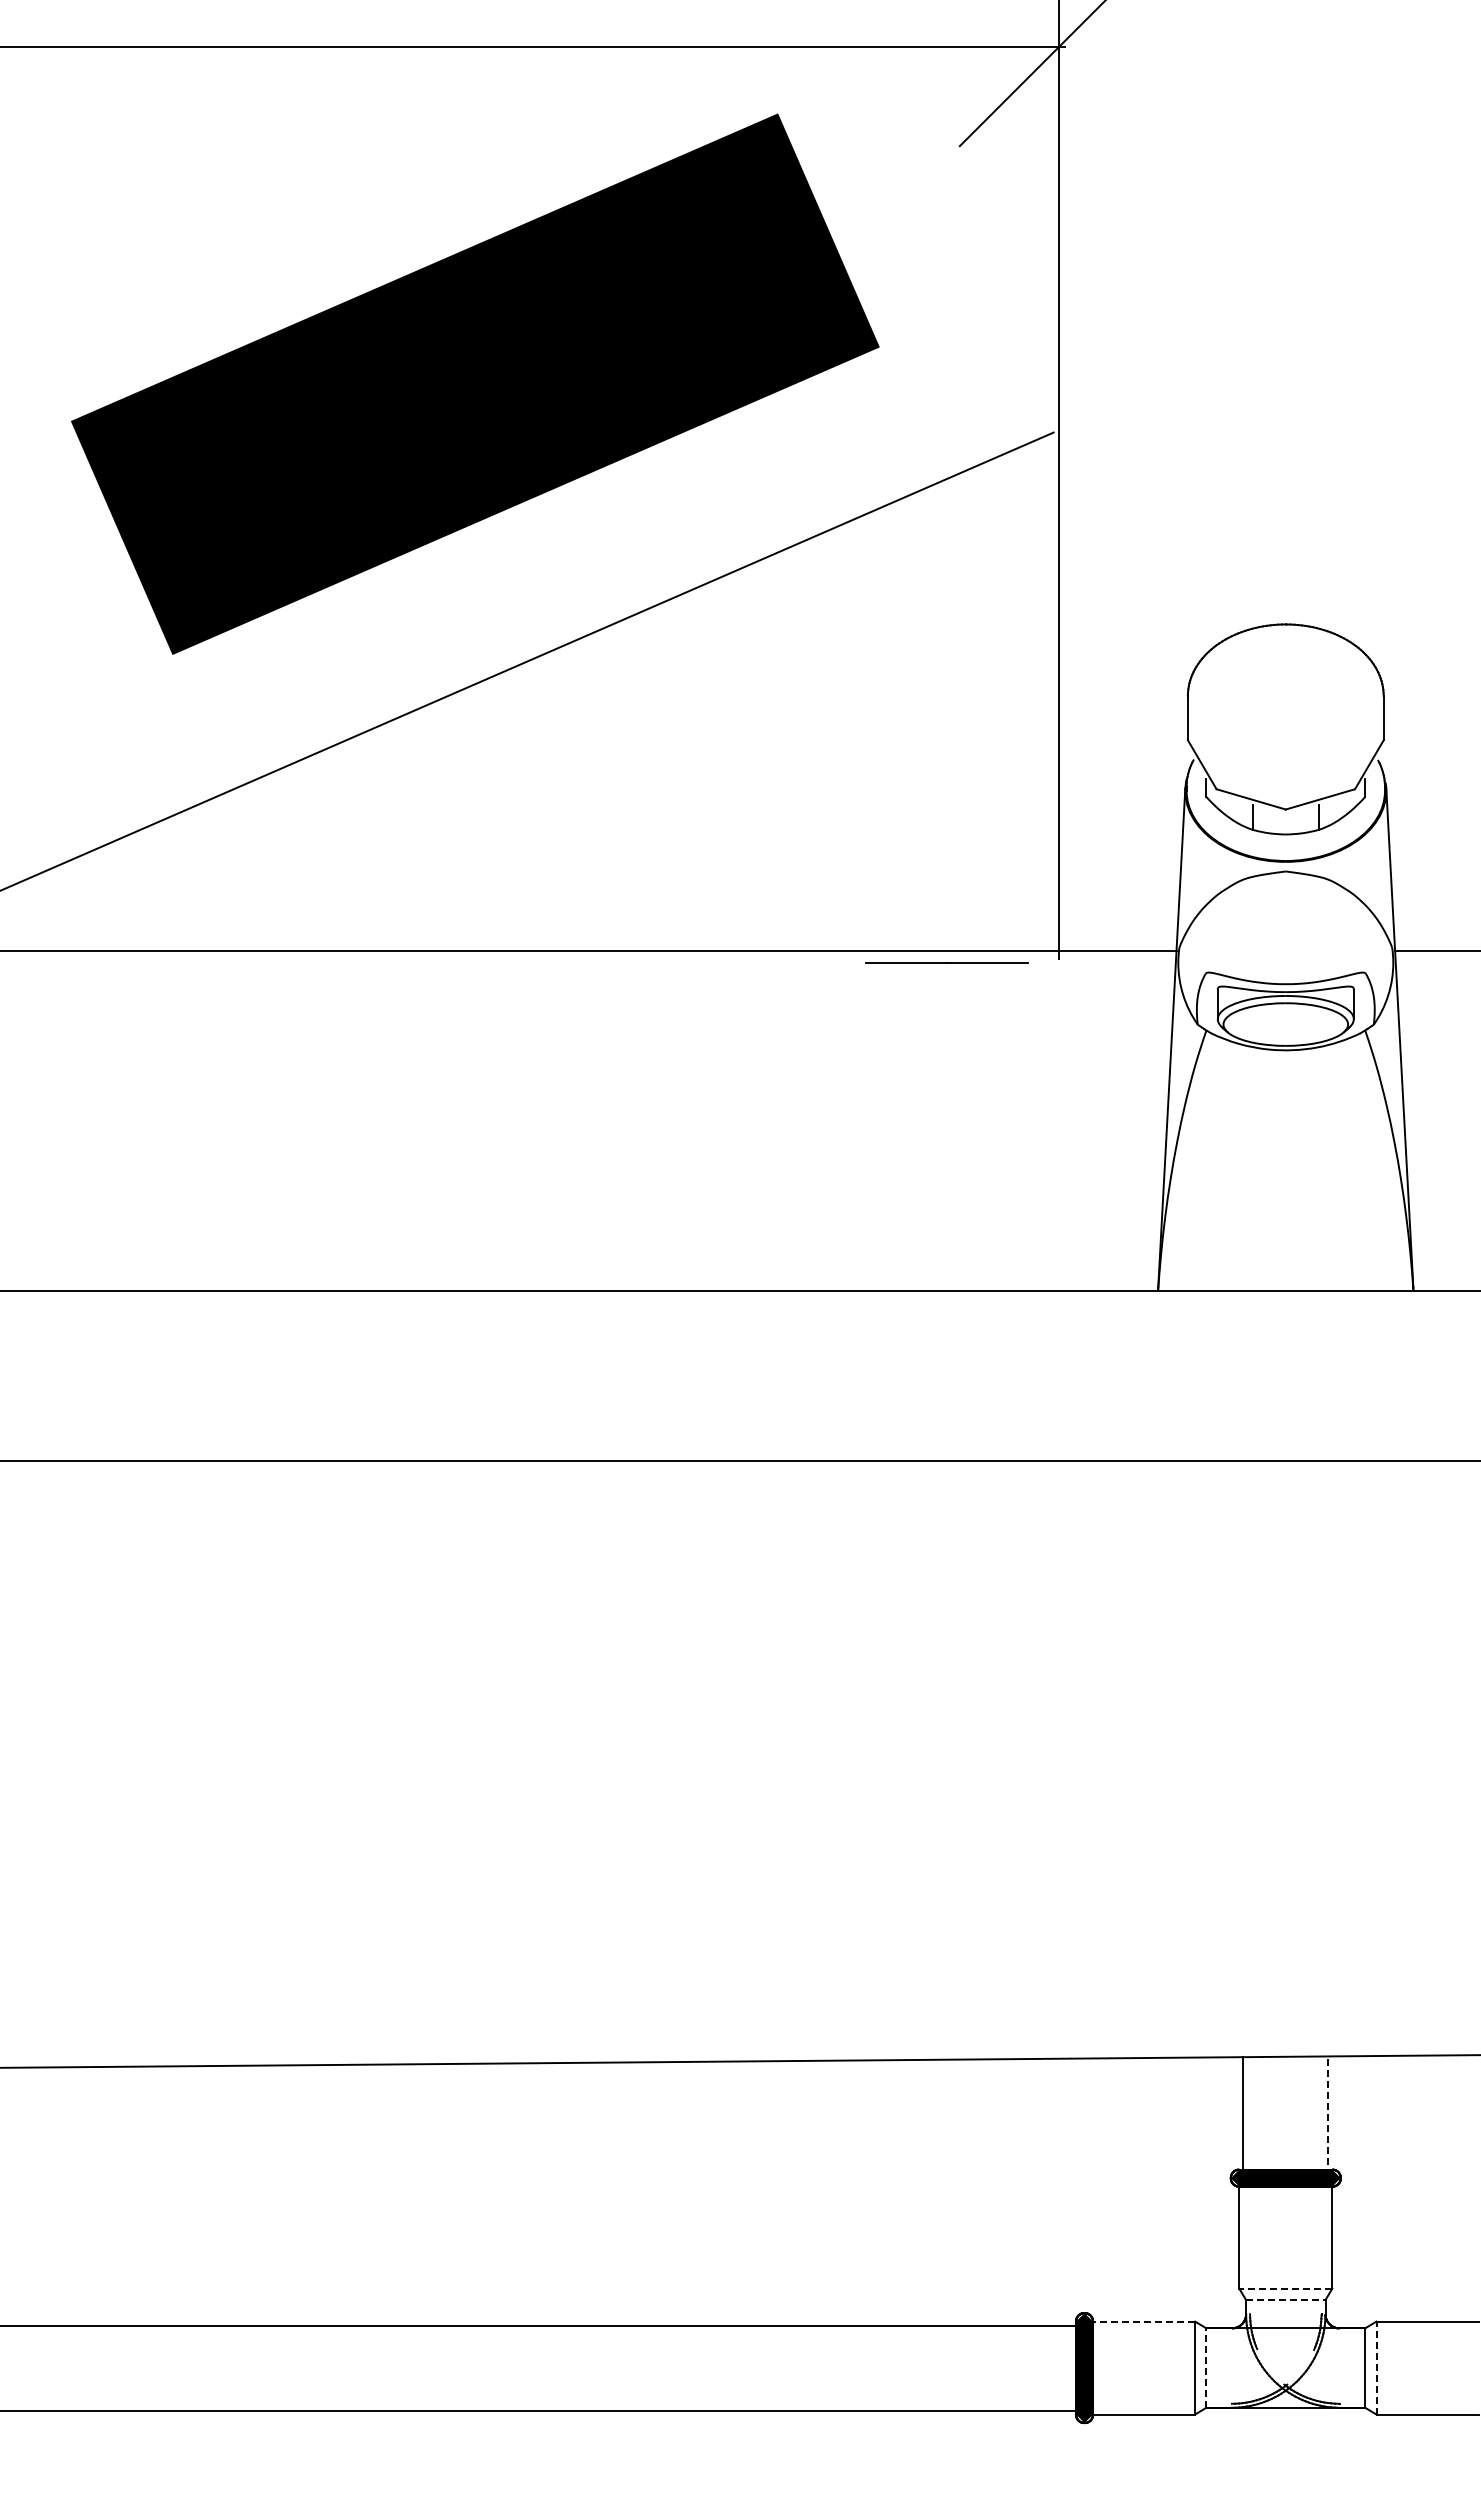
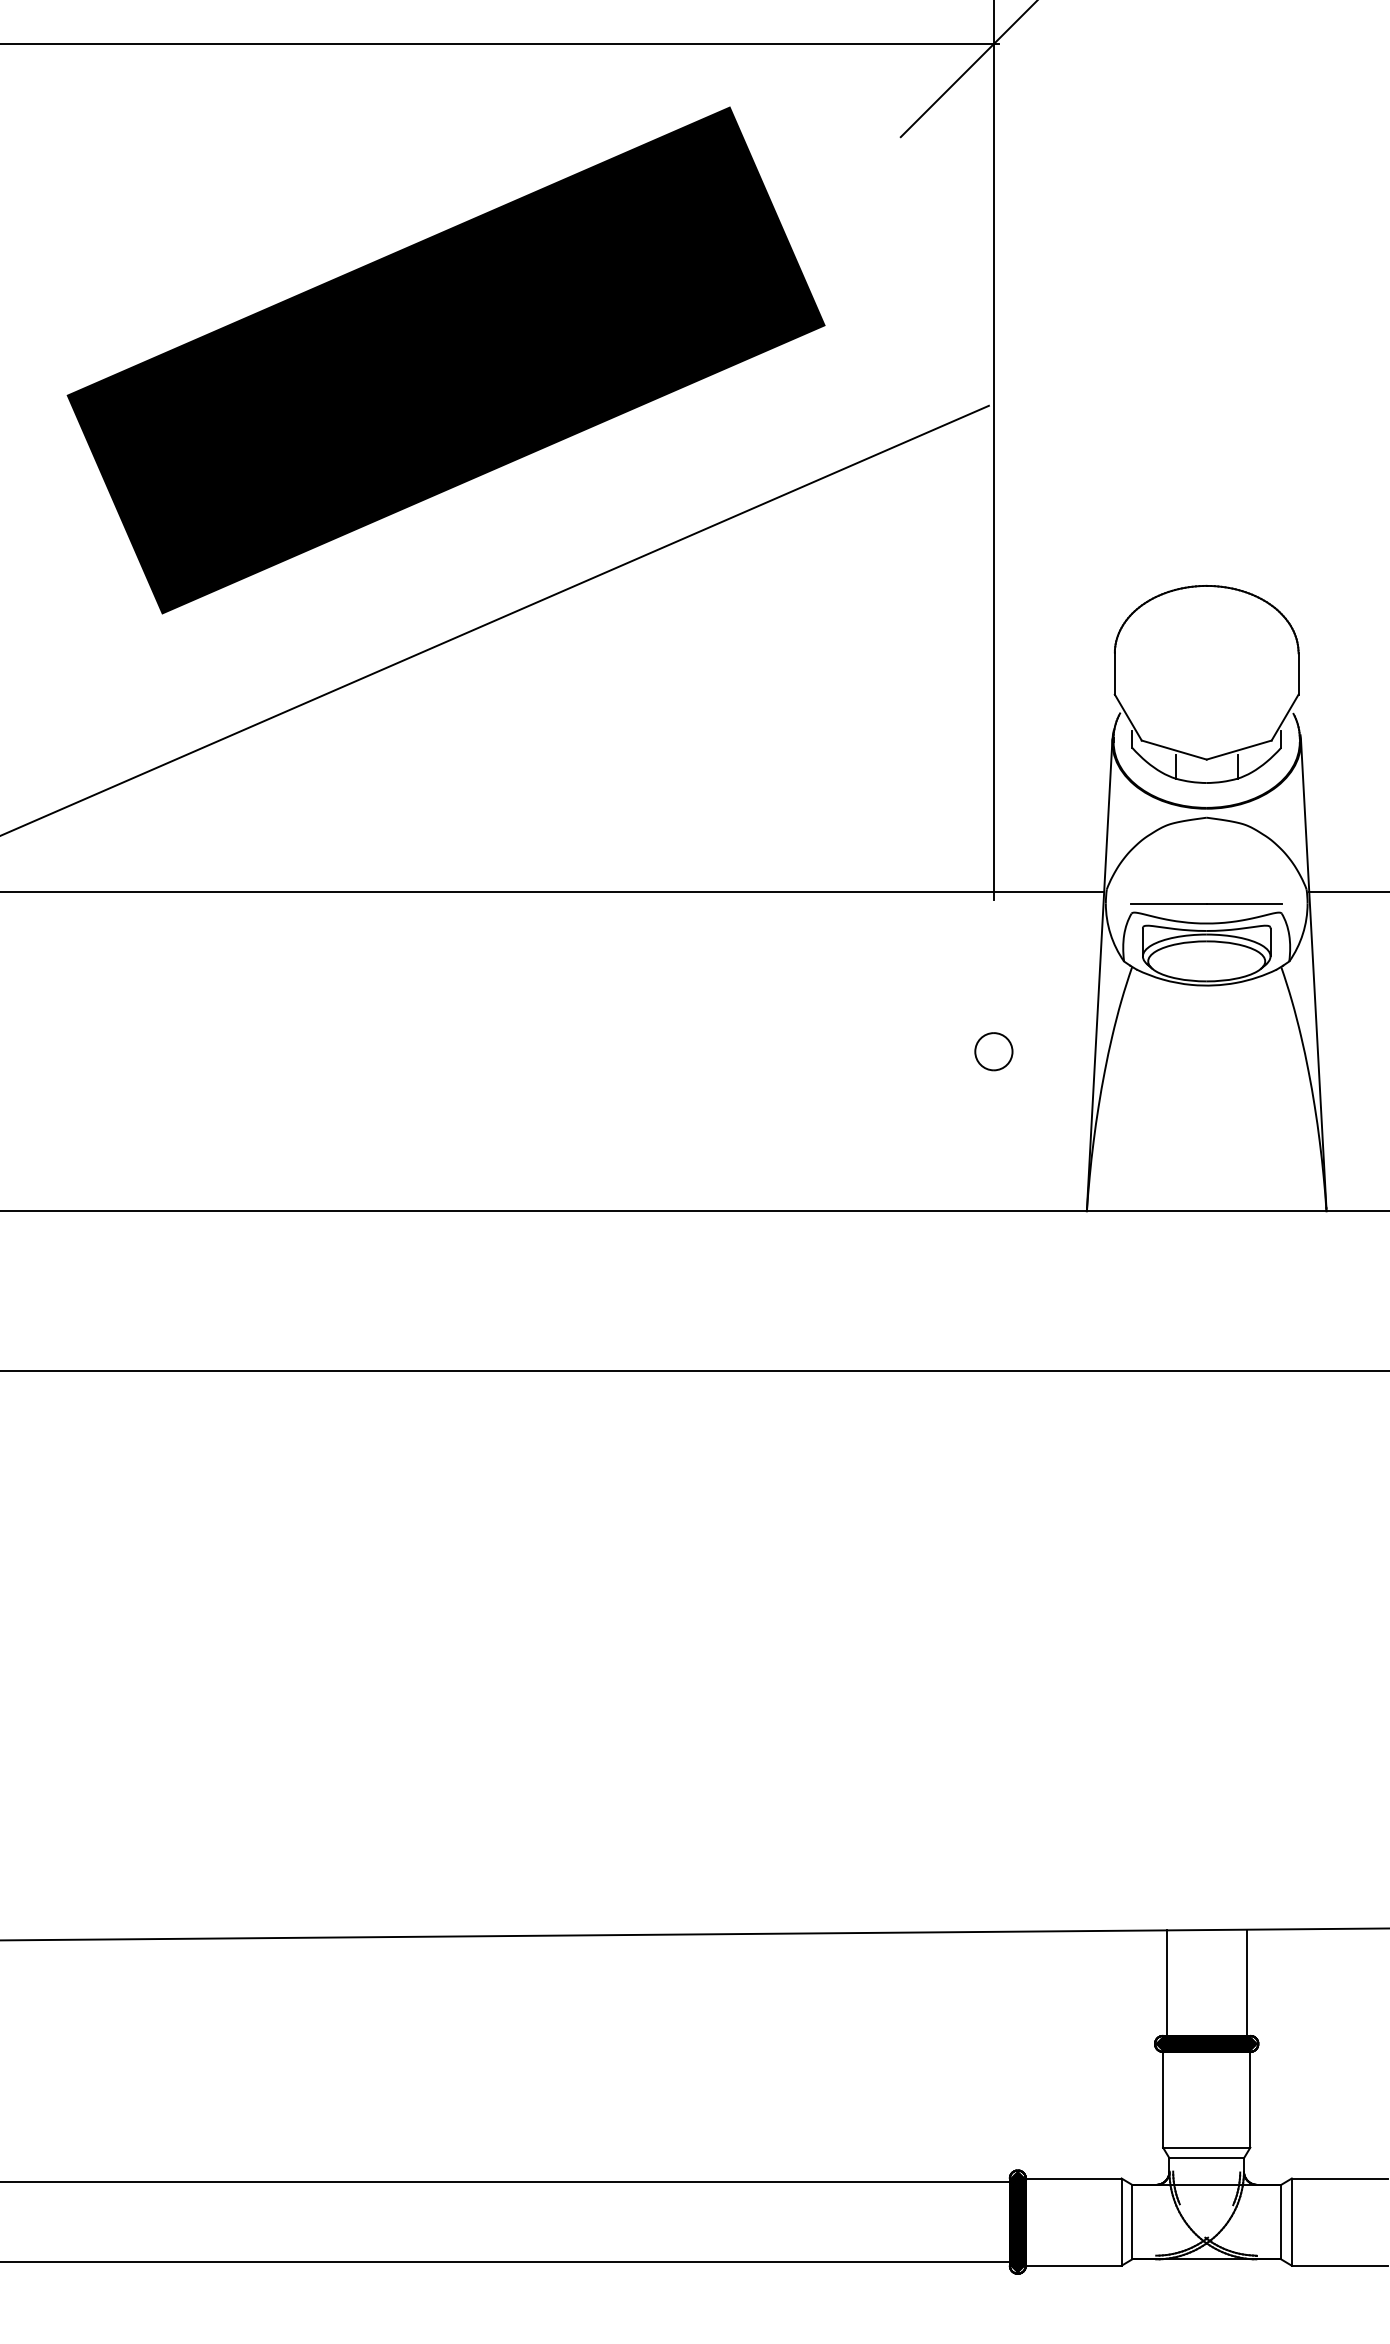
line: (946, 962) -> (1206, 903), moved
part: (1058, 1120) -> (993, 1051), added
line: (1328, 2121) -> (1246, 1990), dashed -> solid
line: (1285, 2288) -> (1206, 2147), dashed -> solid
line: (1285, 2300) -> (1206, 2158), dashed -> solid
line: (1143, 2321) -> (1073, 2178), dashed -> solid
line: (1376, 2367) -> (1291, 2221), dashed -> solid
line: (1206, 2368) -> (1132, 2222), dashed -> solid

